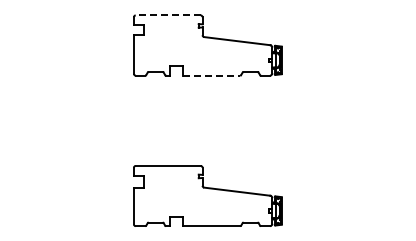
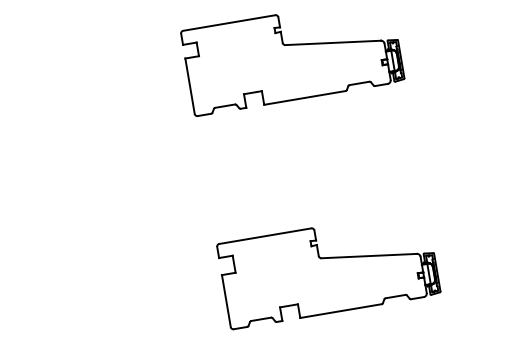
line: (168, 15) -> (229, 23), dashed -> solid
line: (211, 75) -> (304, 97), dashed -> solid

